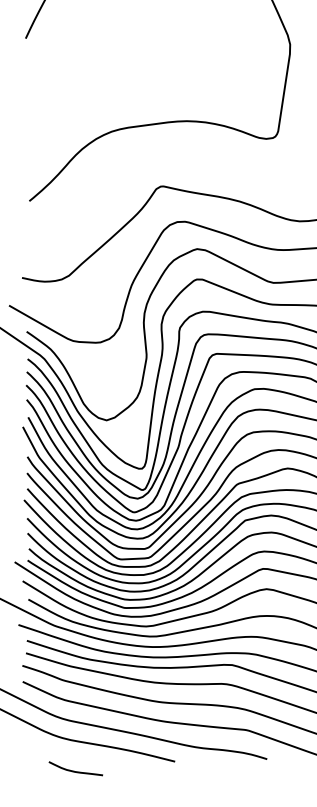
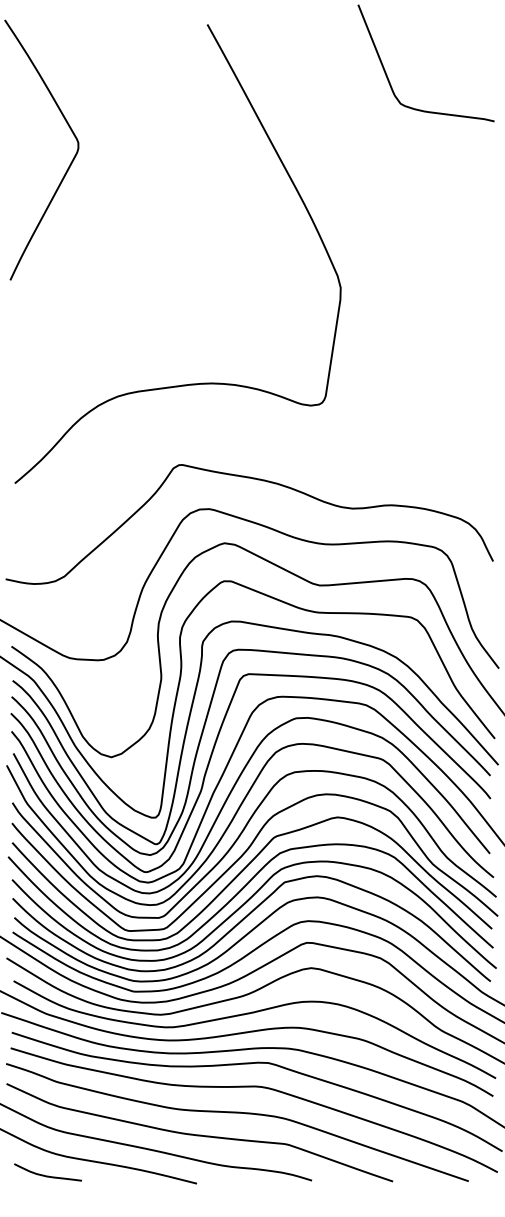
curve: (75, 771) -> (47, 1175), moved

